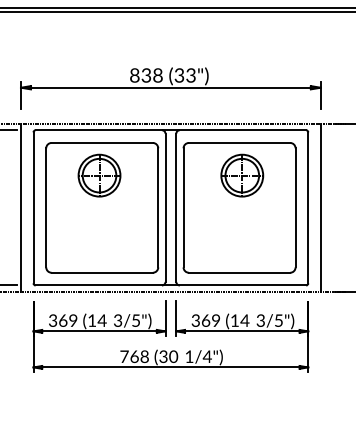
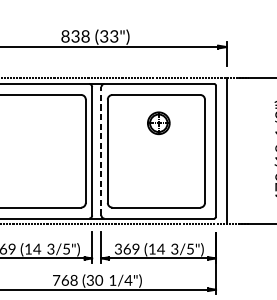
part: (99, 175) -> (34, 123), removed
part: (242, 175) -> (158, 123), size x0.6
line: (176, 207) -> (101, 150), solid -> dashed

